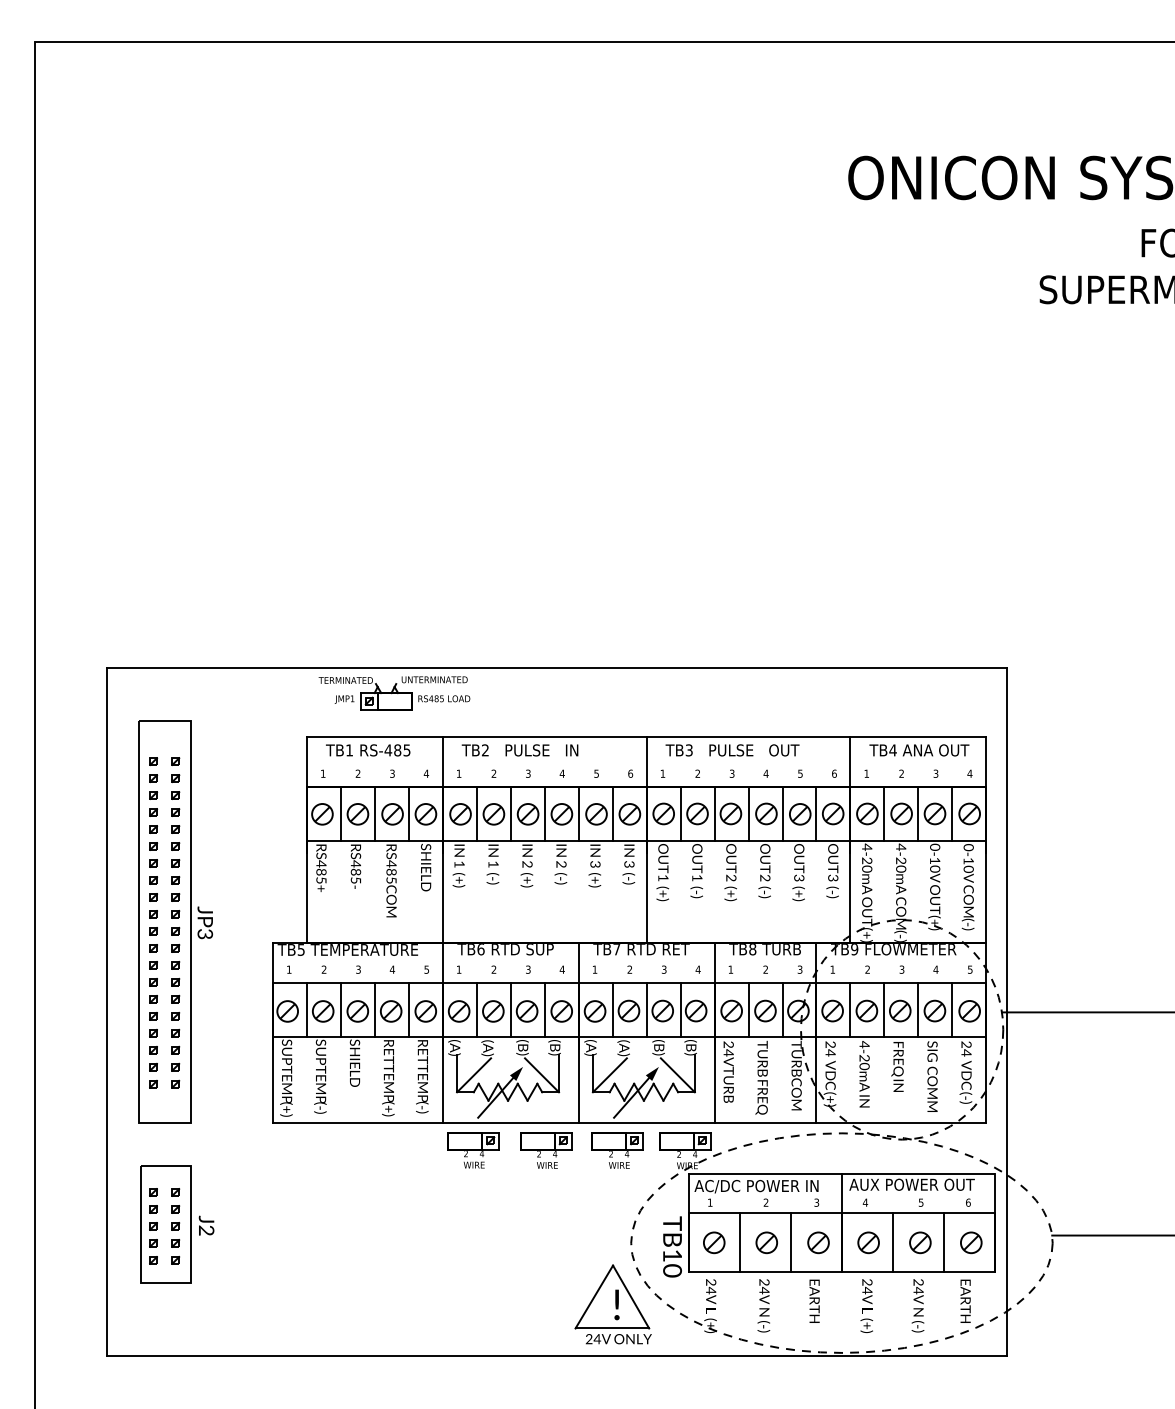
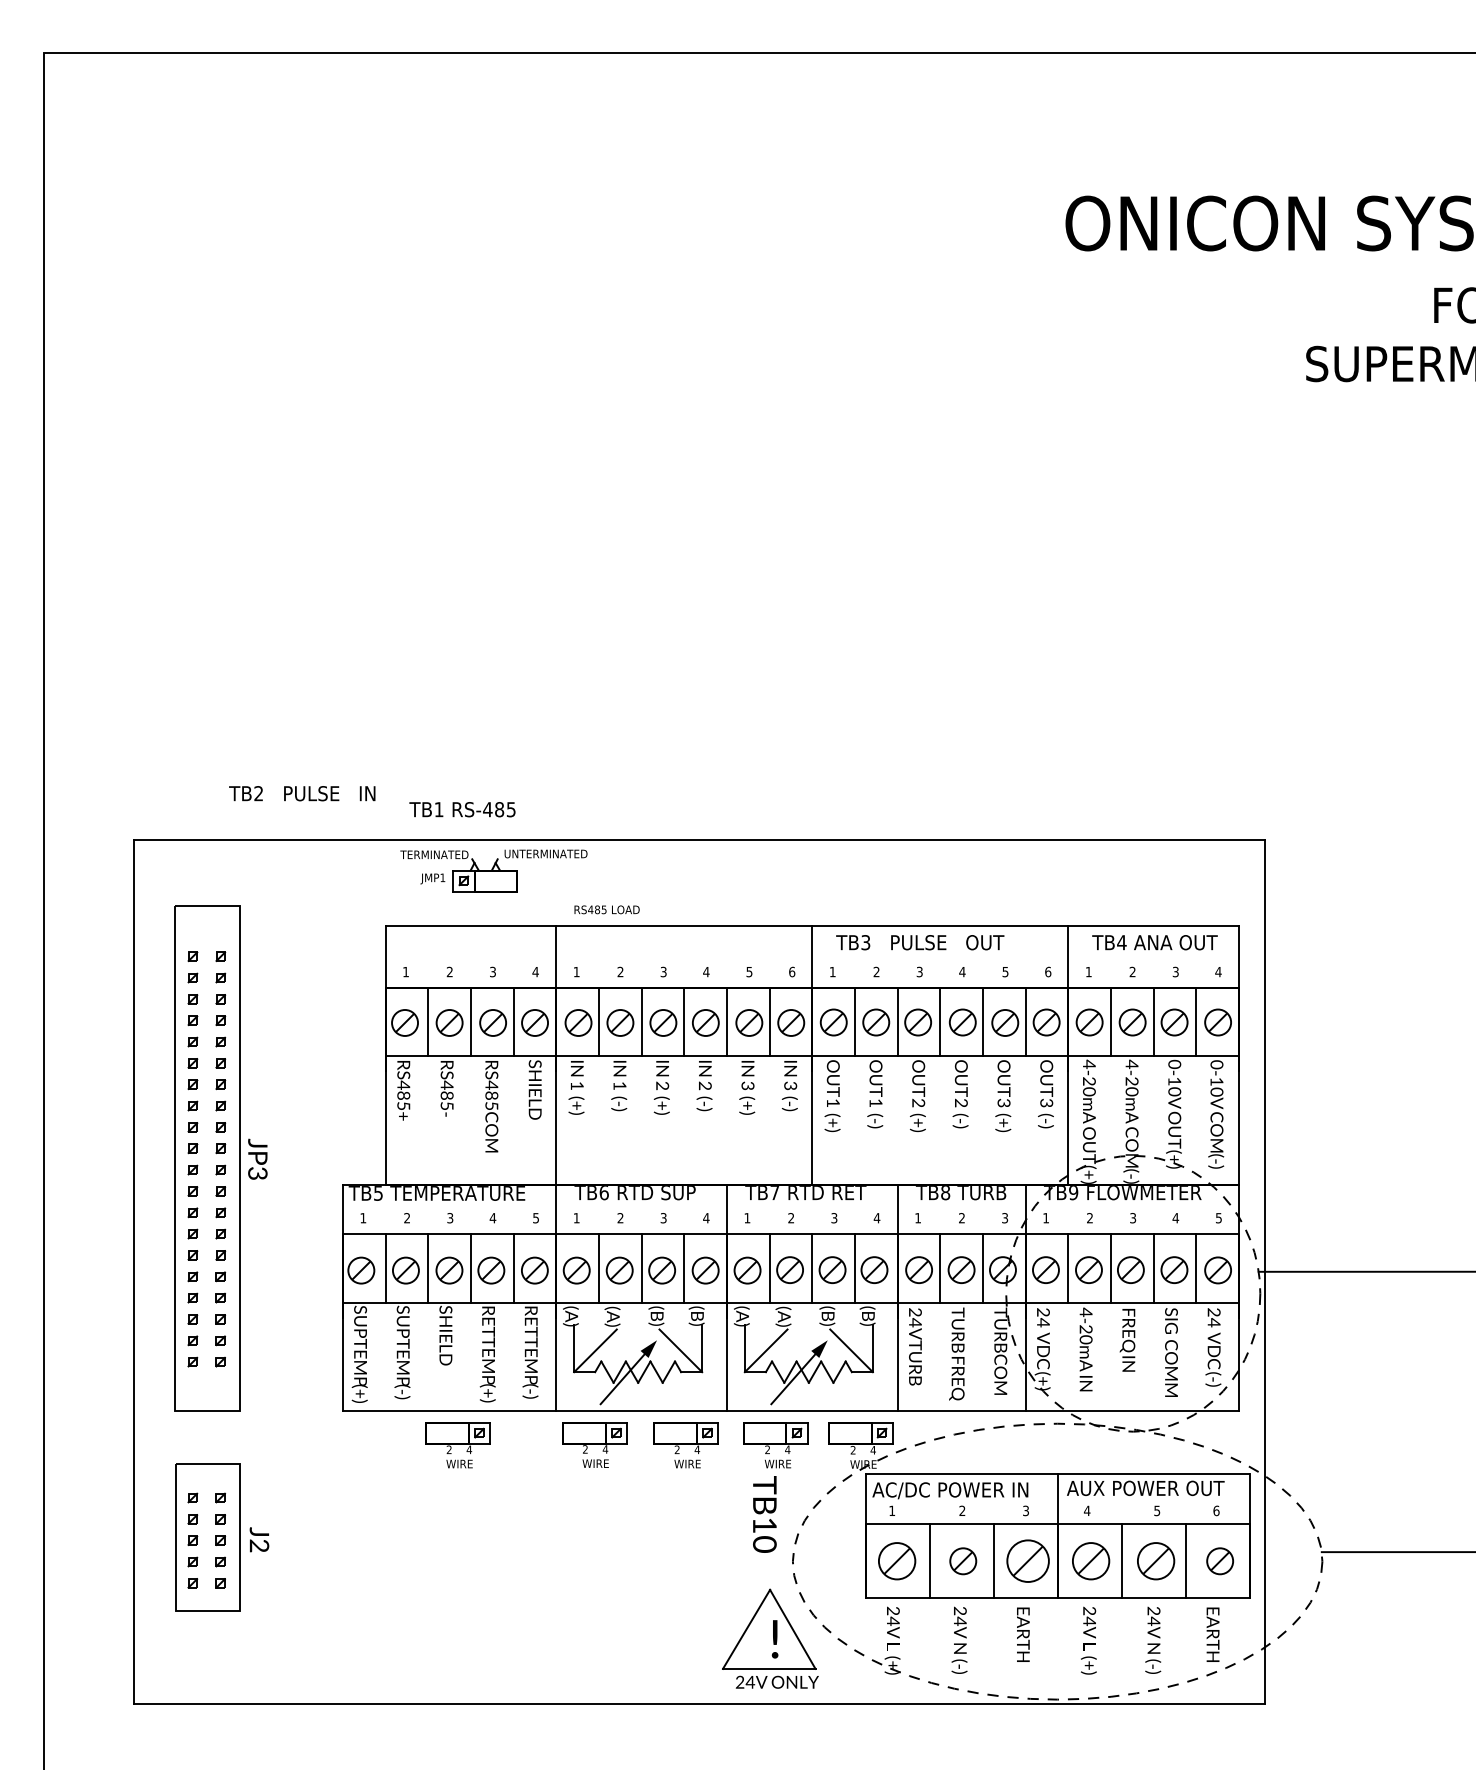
text: (443, 698) -> (606, 909), moved
text: (368, 750) -> (462, 809), moved
text: (520, 750) -> (302, 793), moved
part: (364, 1150) -> (457, 1445), added
part: (714, 1242) -> (897, 1561), size x1.4
part: (818, 1242) -> (1028, 1561), size x1.6
part: (868, 1242) -> (1091, 1561), size x1.4
part: (920, 1242) -> (1156, 1561), size x1.4
text: (672, 1246) -> (764, 1514), moved

